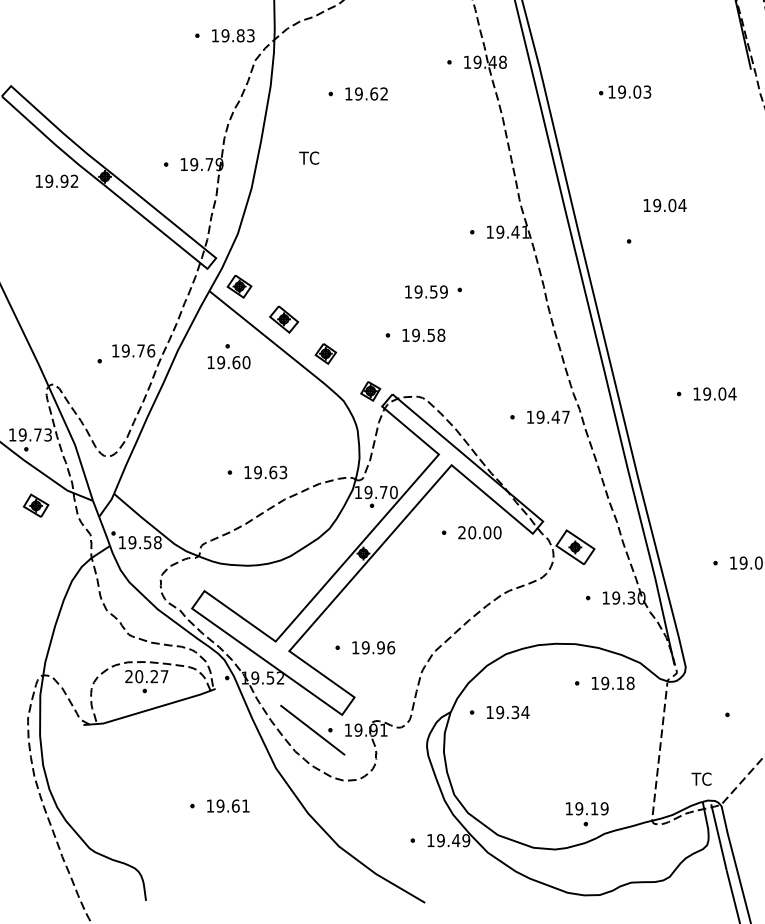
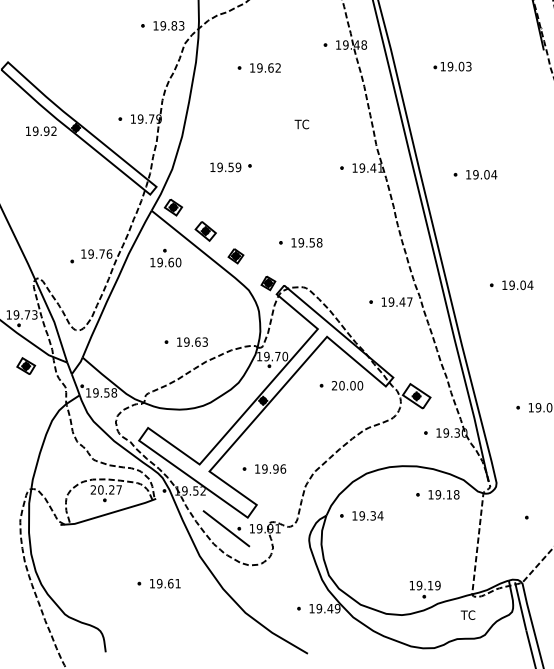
text: (308, 158) -> (301, 124), moved
text: (664, 205) -> (481, 174), moved
part: (432, 292) -> (230, 167), moved
text: (700, 778) -> (467, 614), moved

